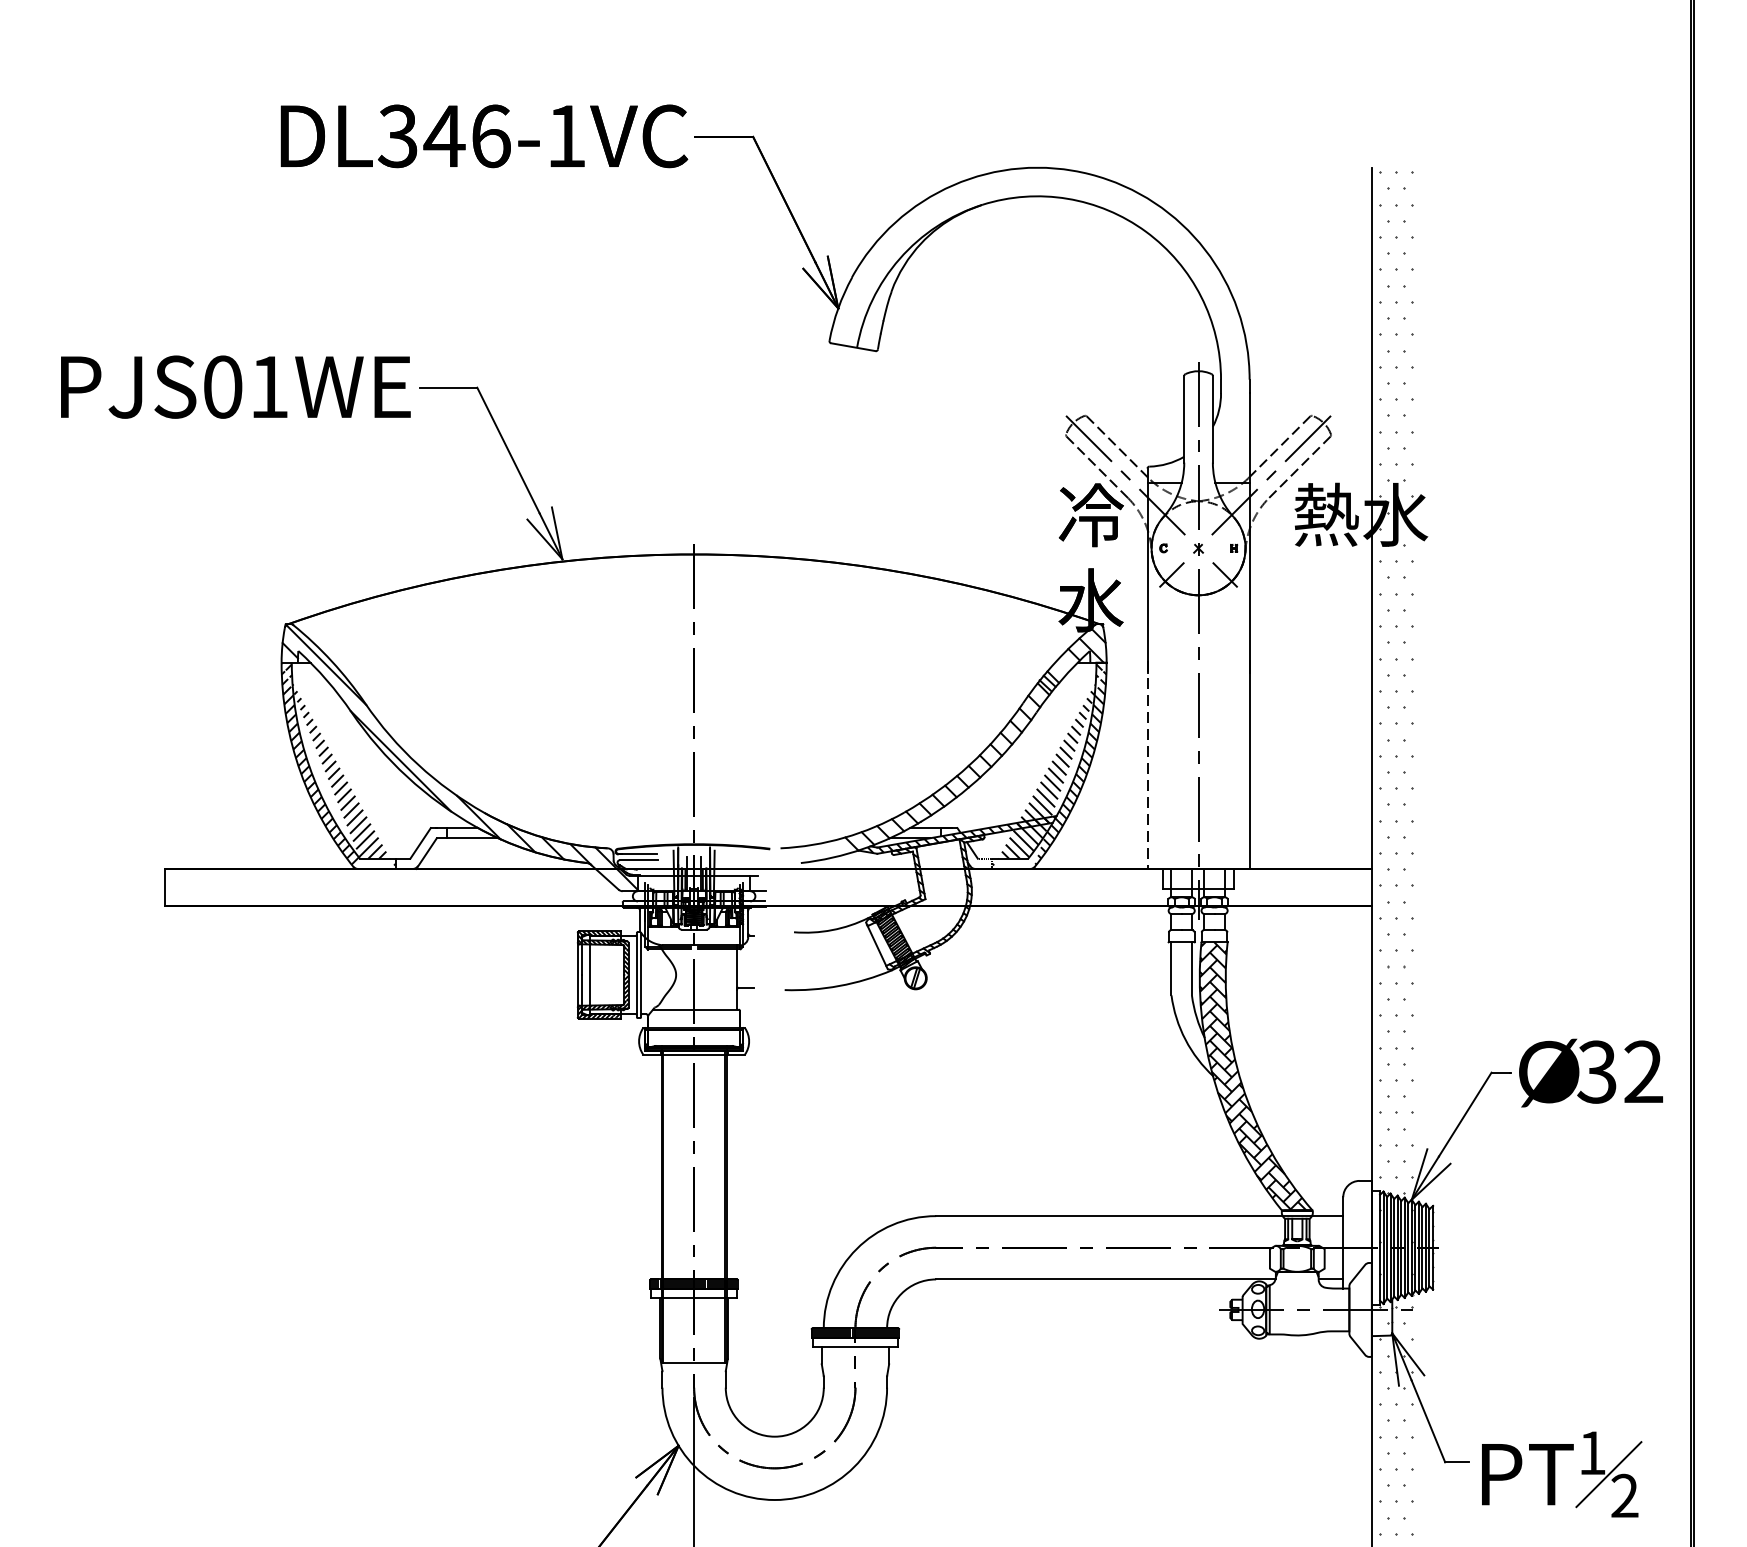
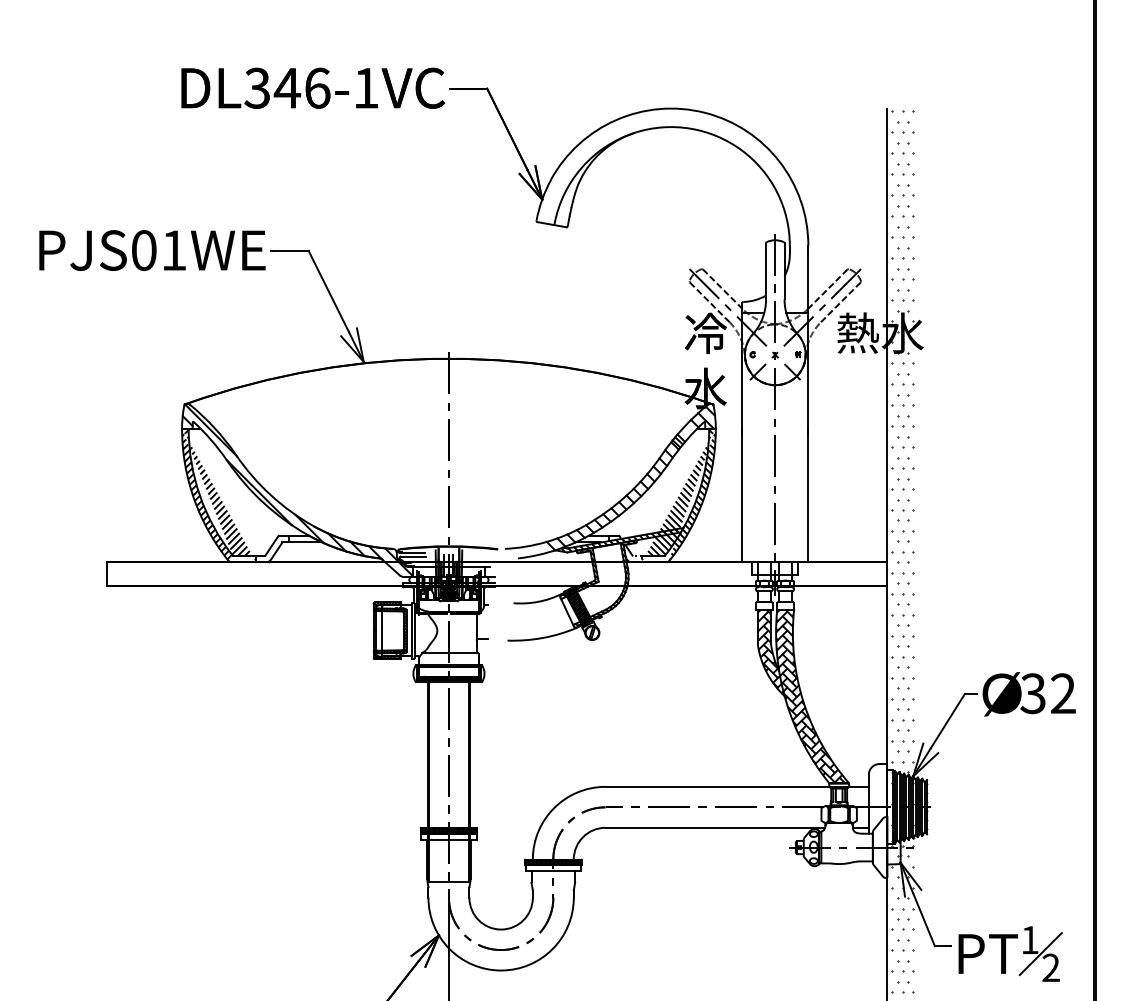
line: (1147, 765) -> (742, 495), dashed -> solid
hatch: (1191, 1006) -> (770, 651), added

